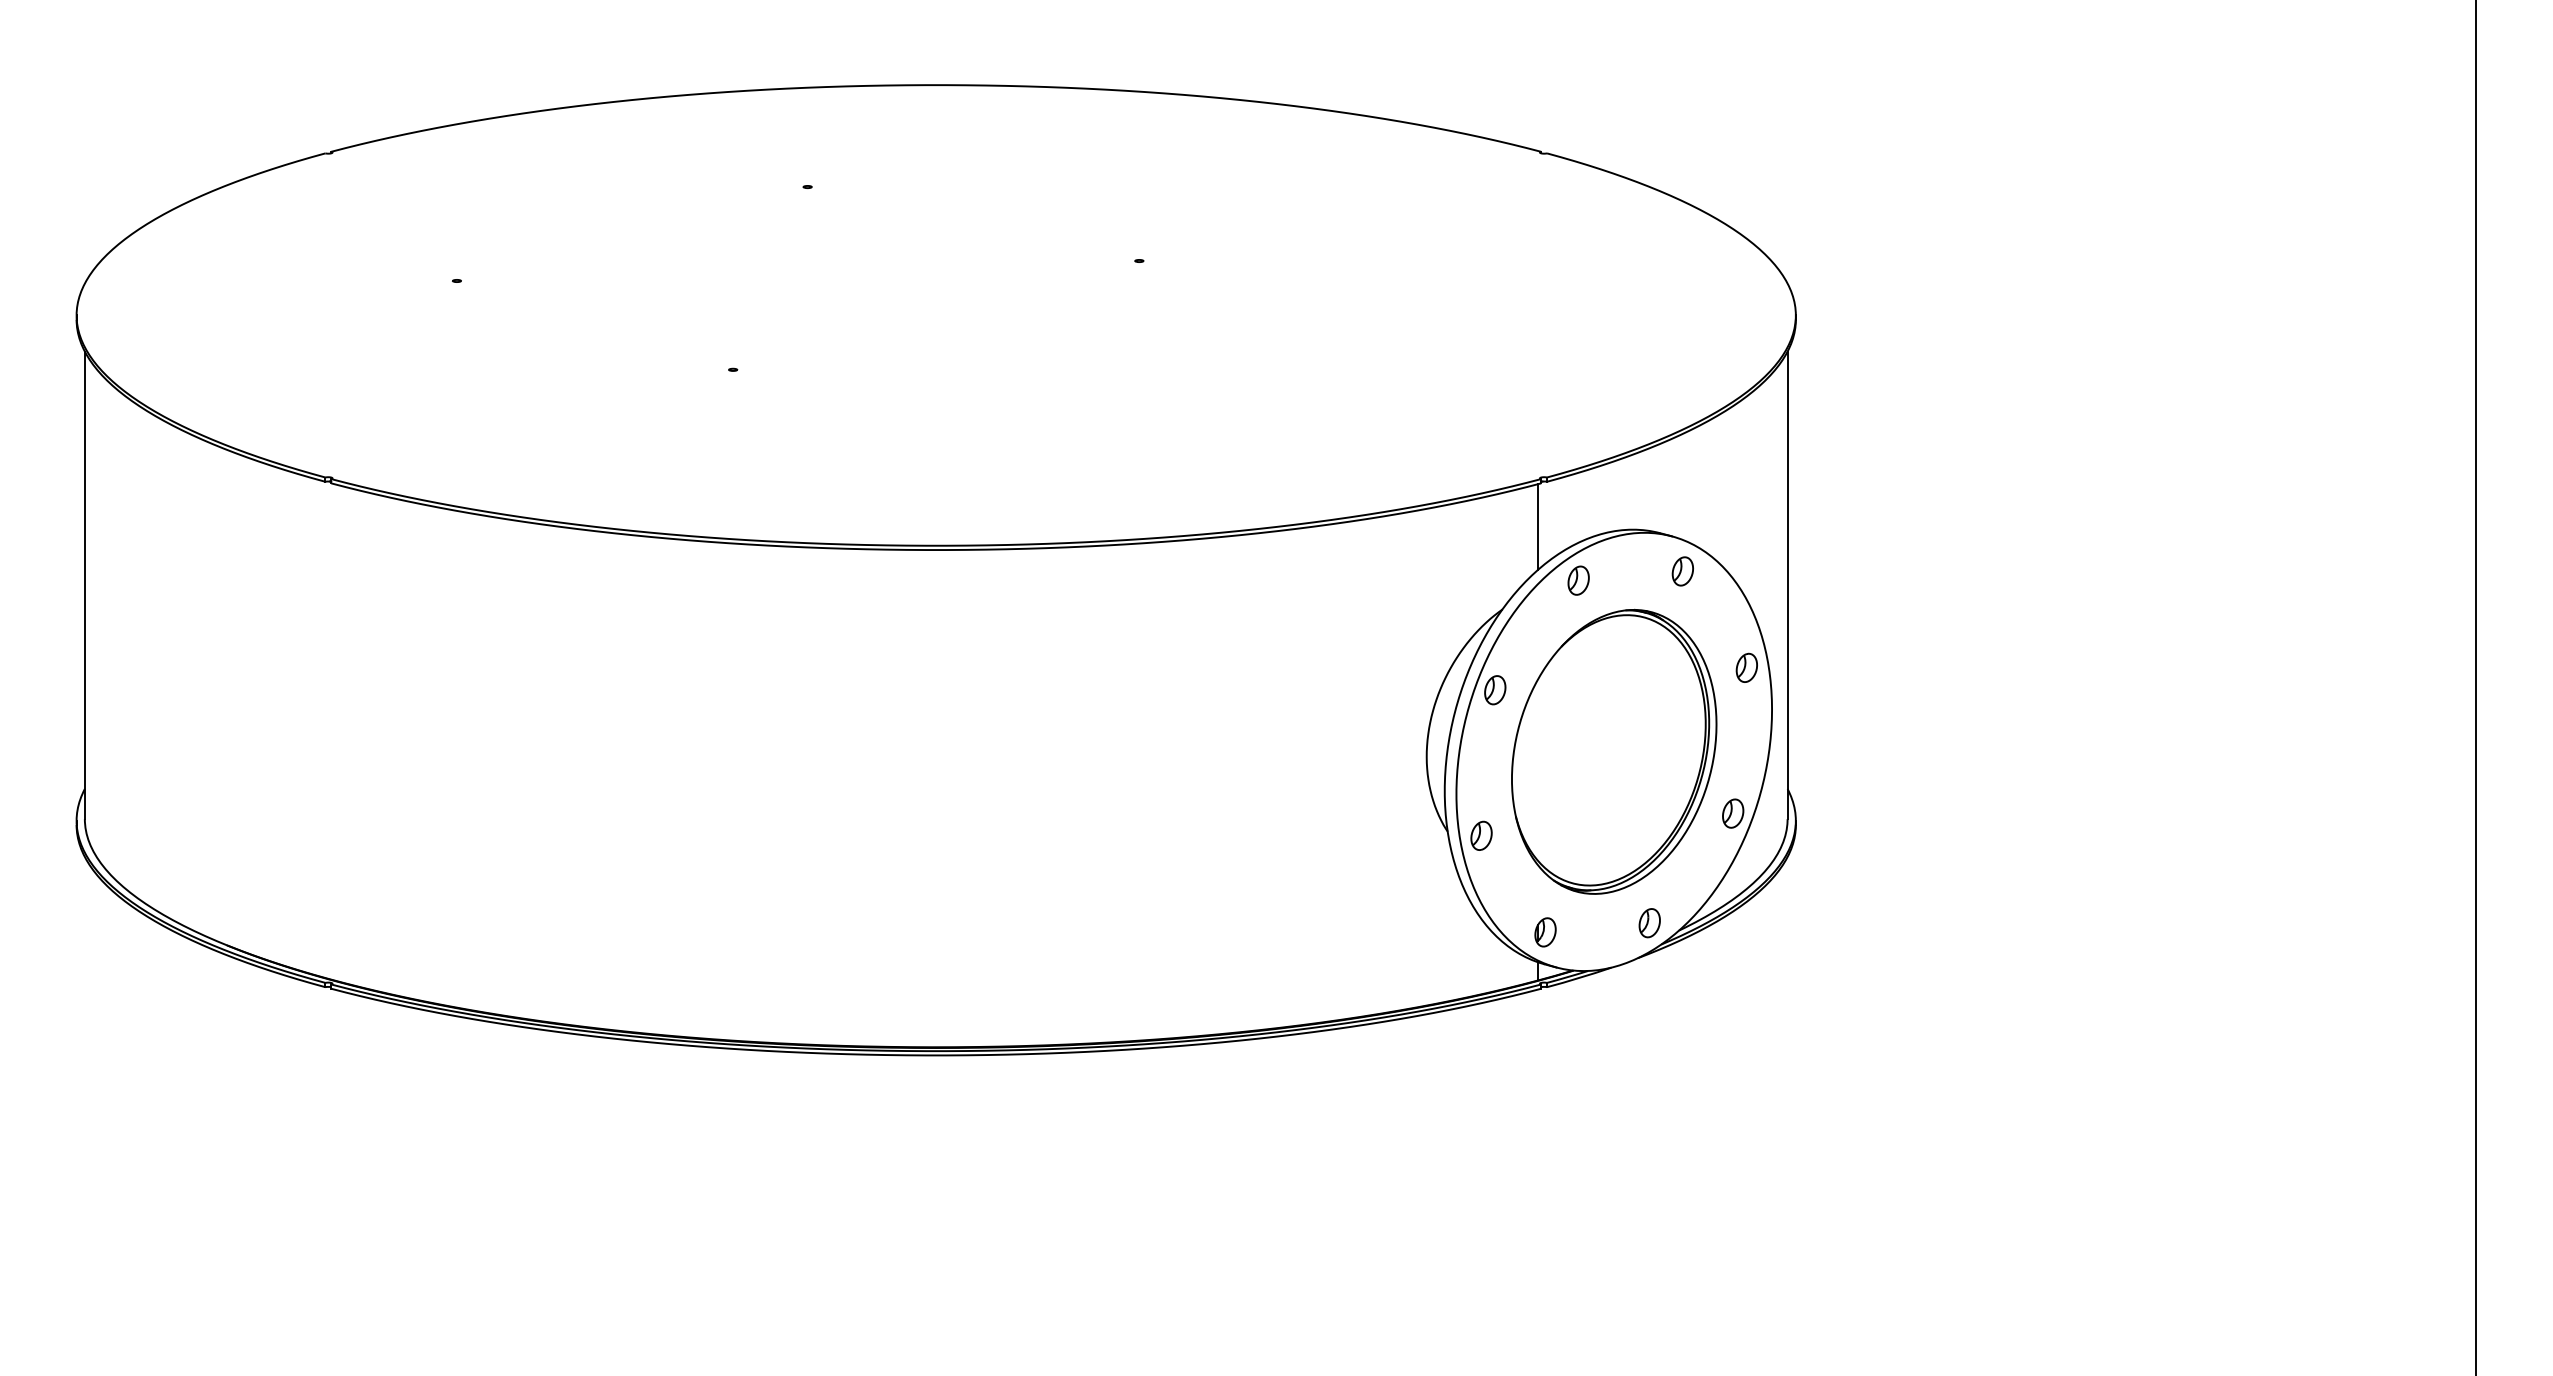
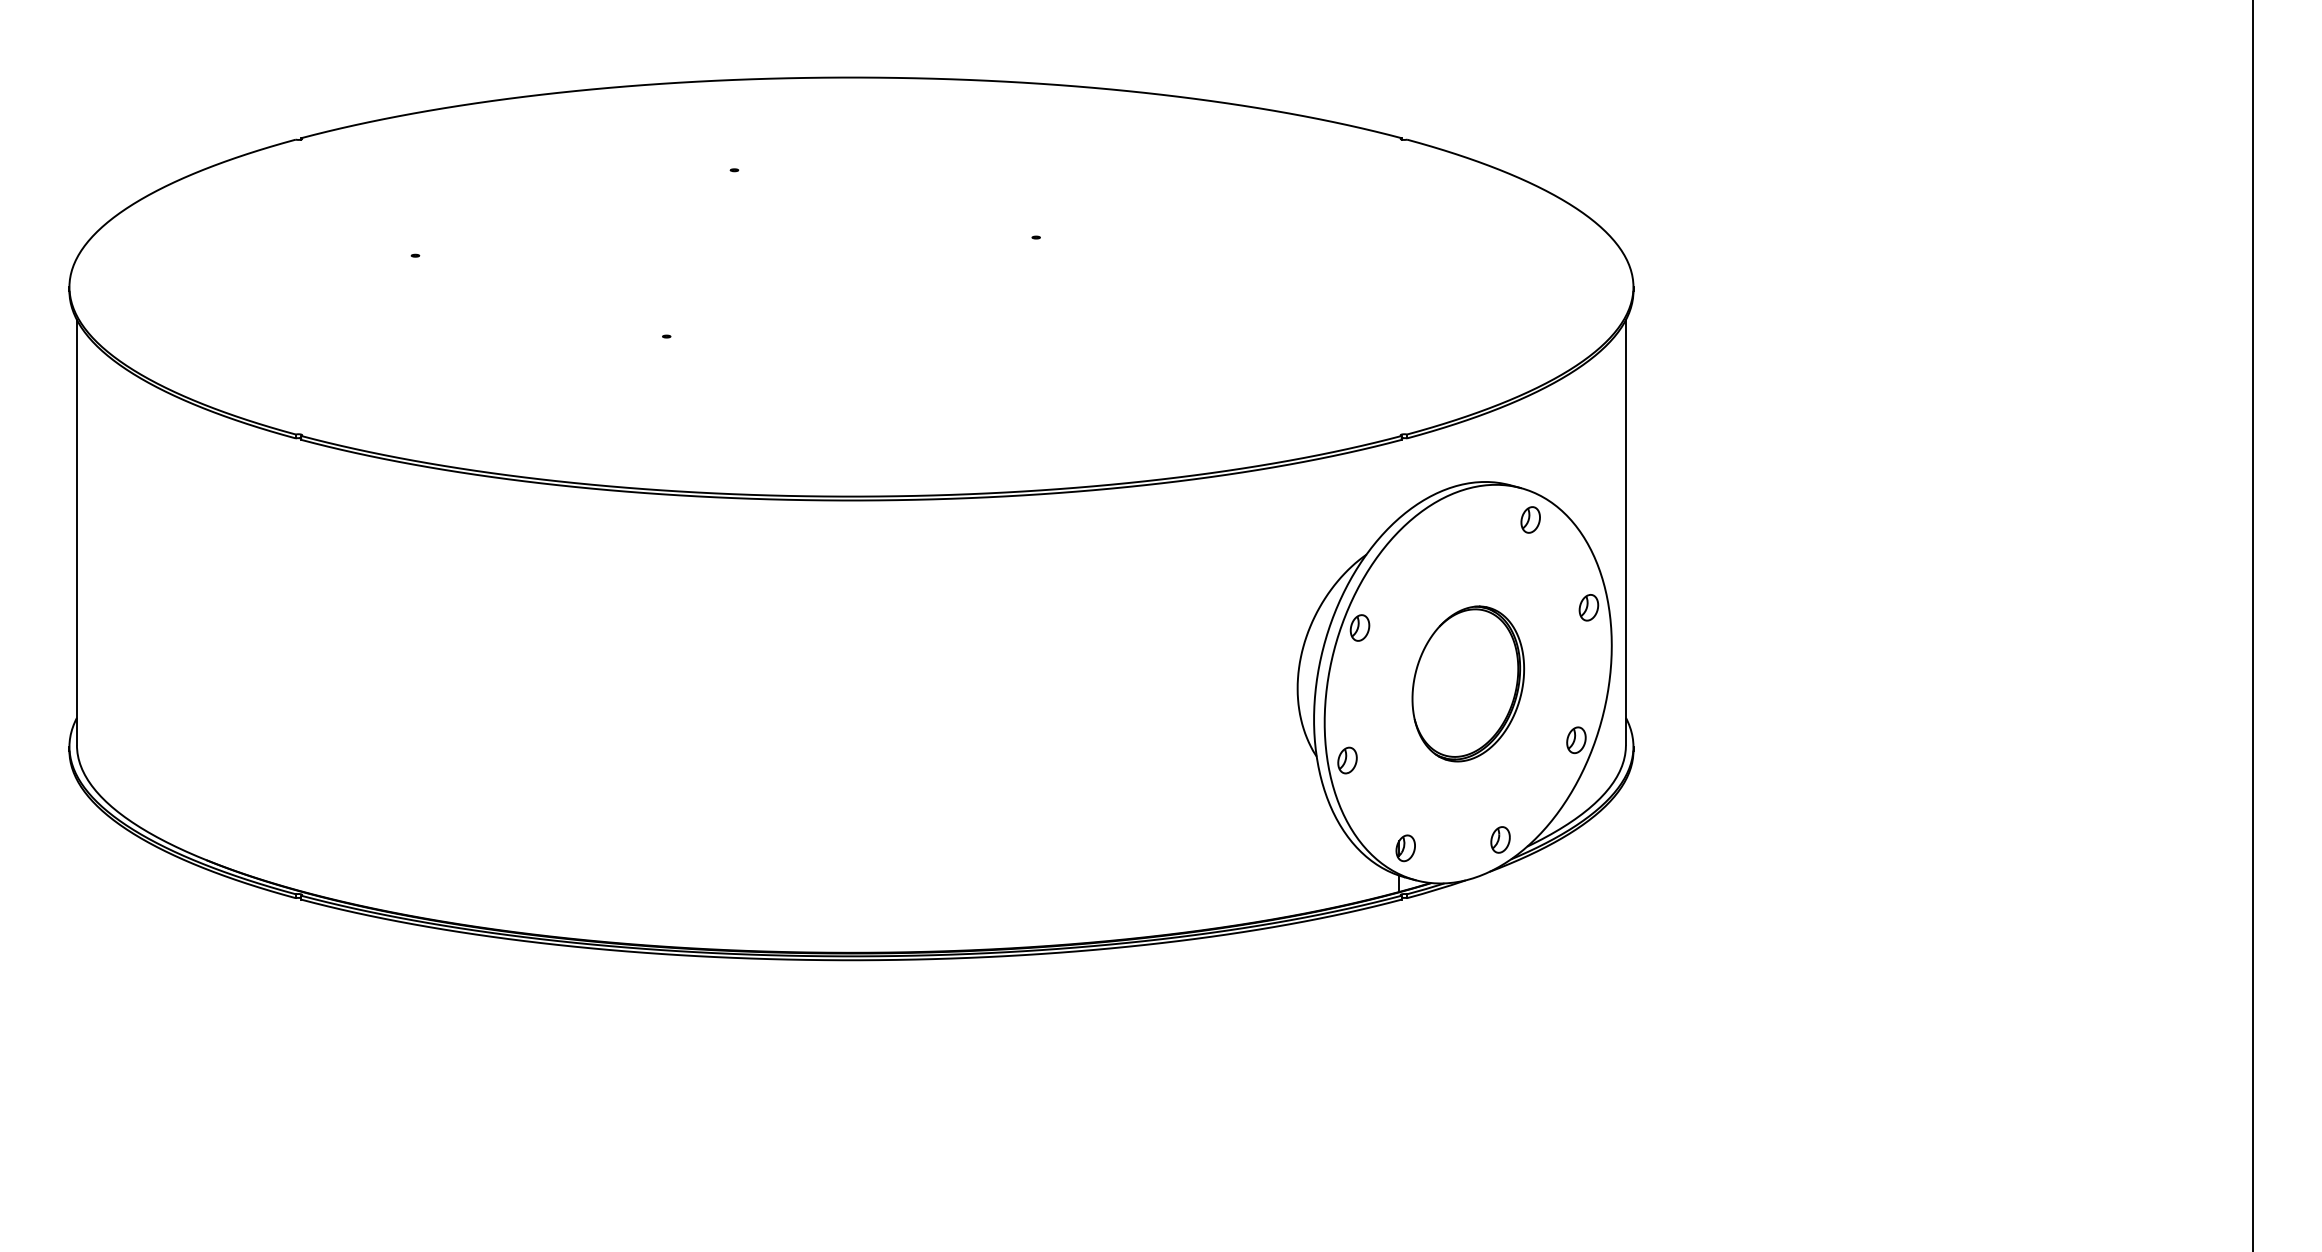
line: (1538, 526) -> (1399, 479), removed
part: (1578, 580) -> (1435, 528), removed
part: (1614, 751) -> (1468, 683), size x0.6

